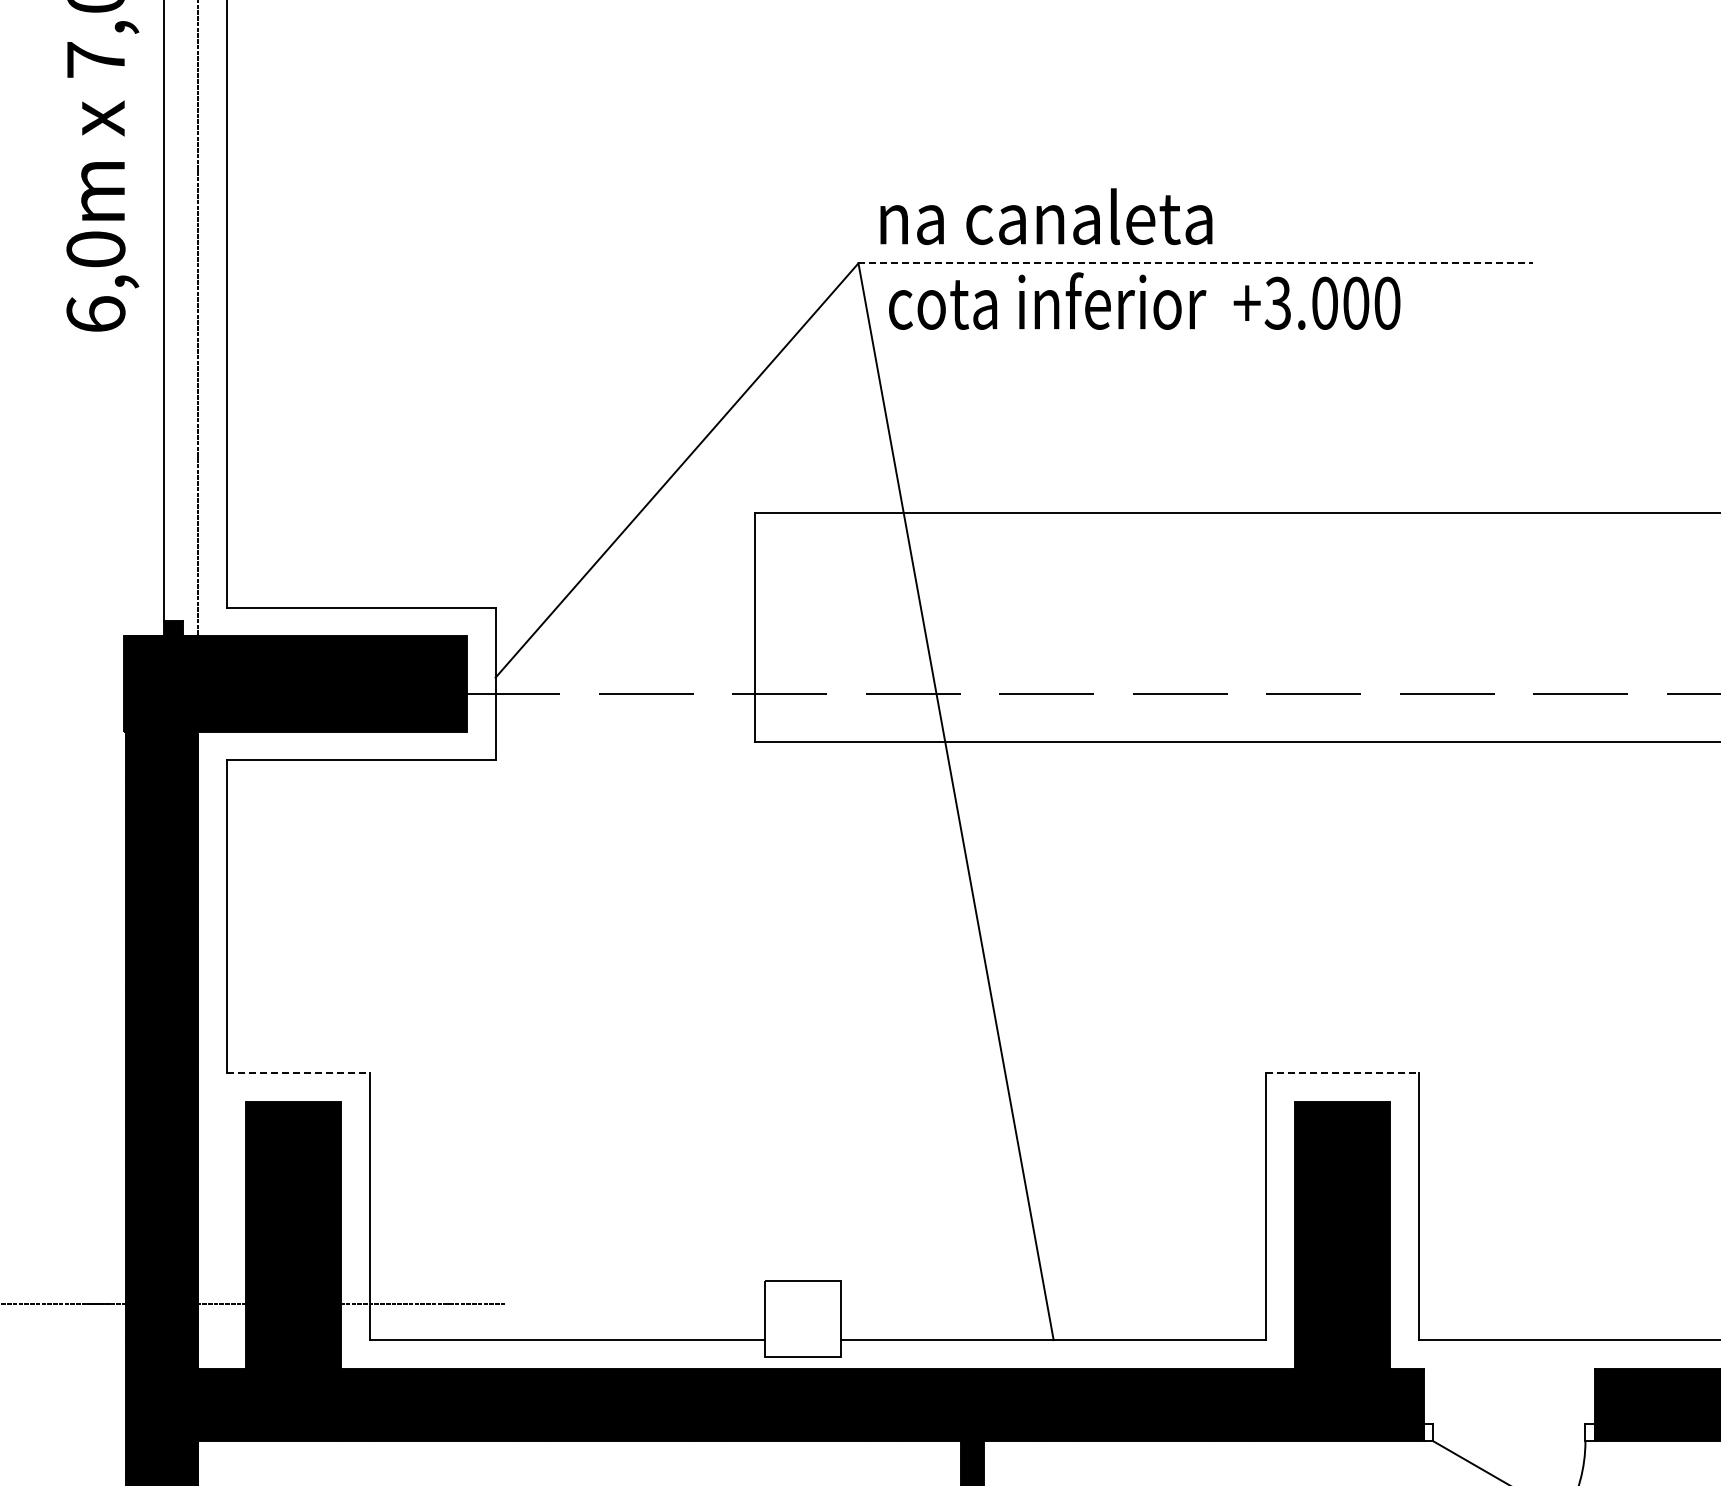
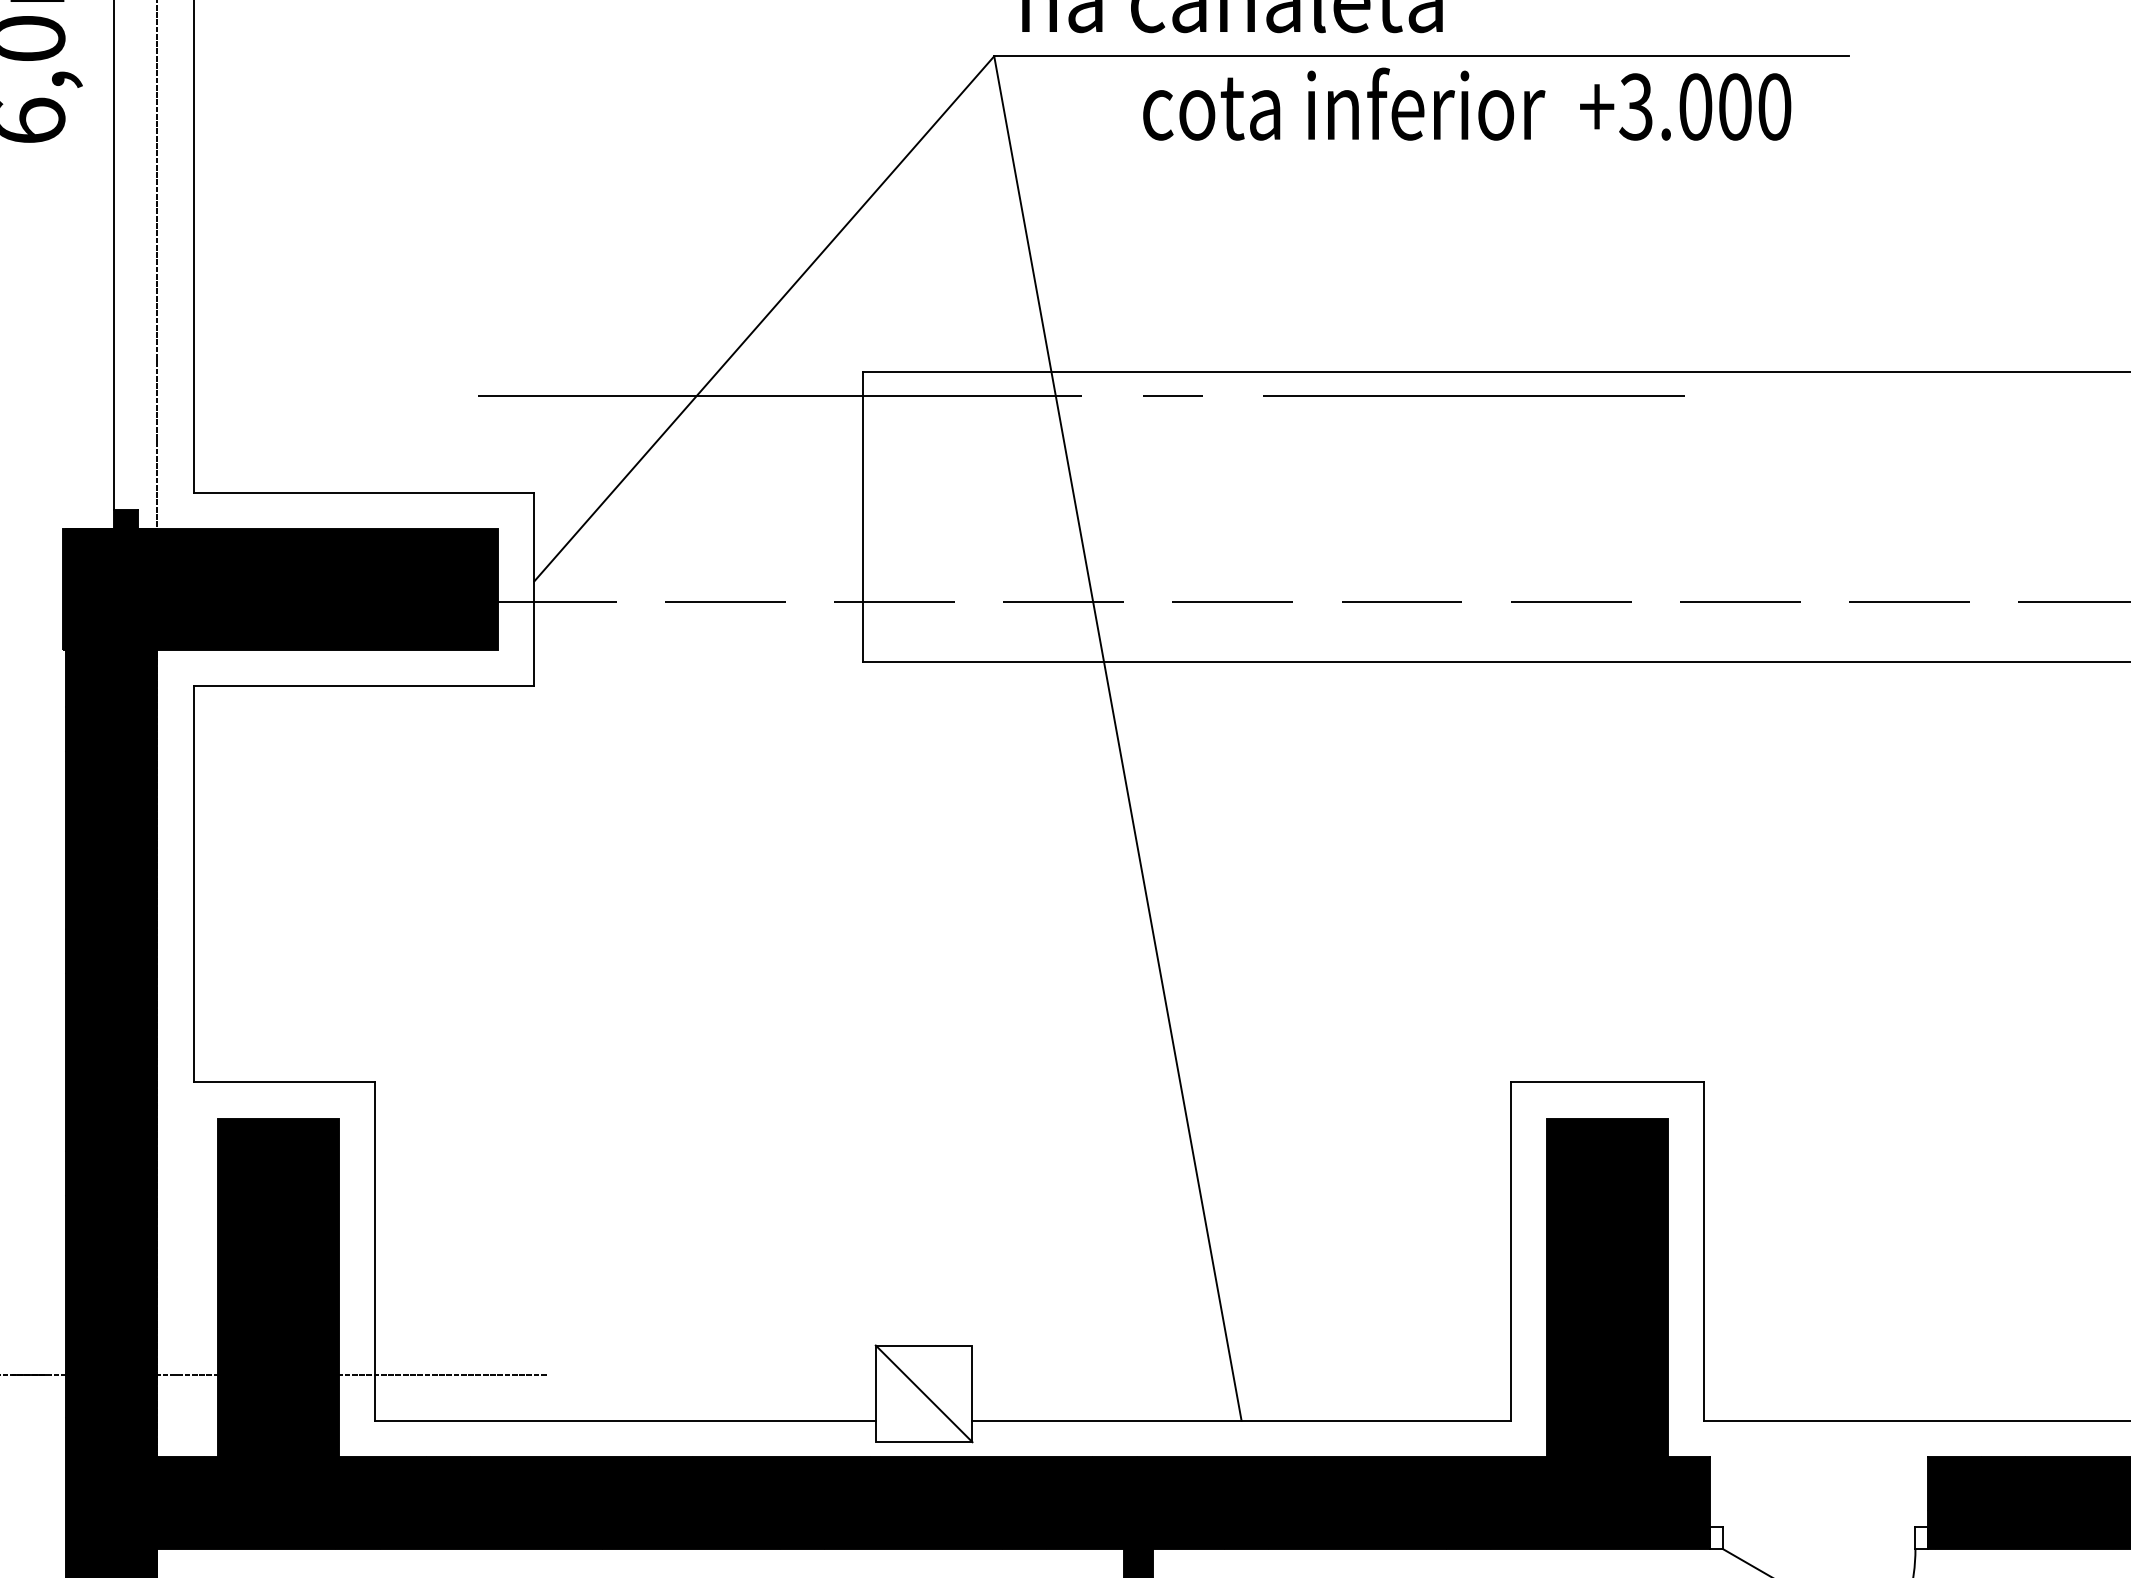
line: (1196, 263) -> (1422, 56), dashed -> solid
text: (1144, 300) -> (1466, 103), moved
line: (927, 531) -> (1081, 396), added
line: (298, 1073) -> (284, 1082), dashed -> solid
line: (1342, 1073) -> (1607, 1082), dashed -> solid
line: (803, 1318) -> (924, 1393), added

